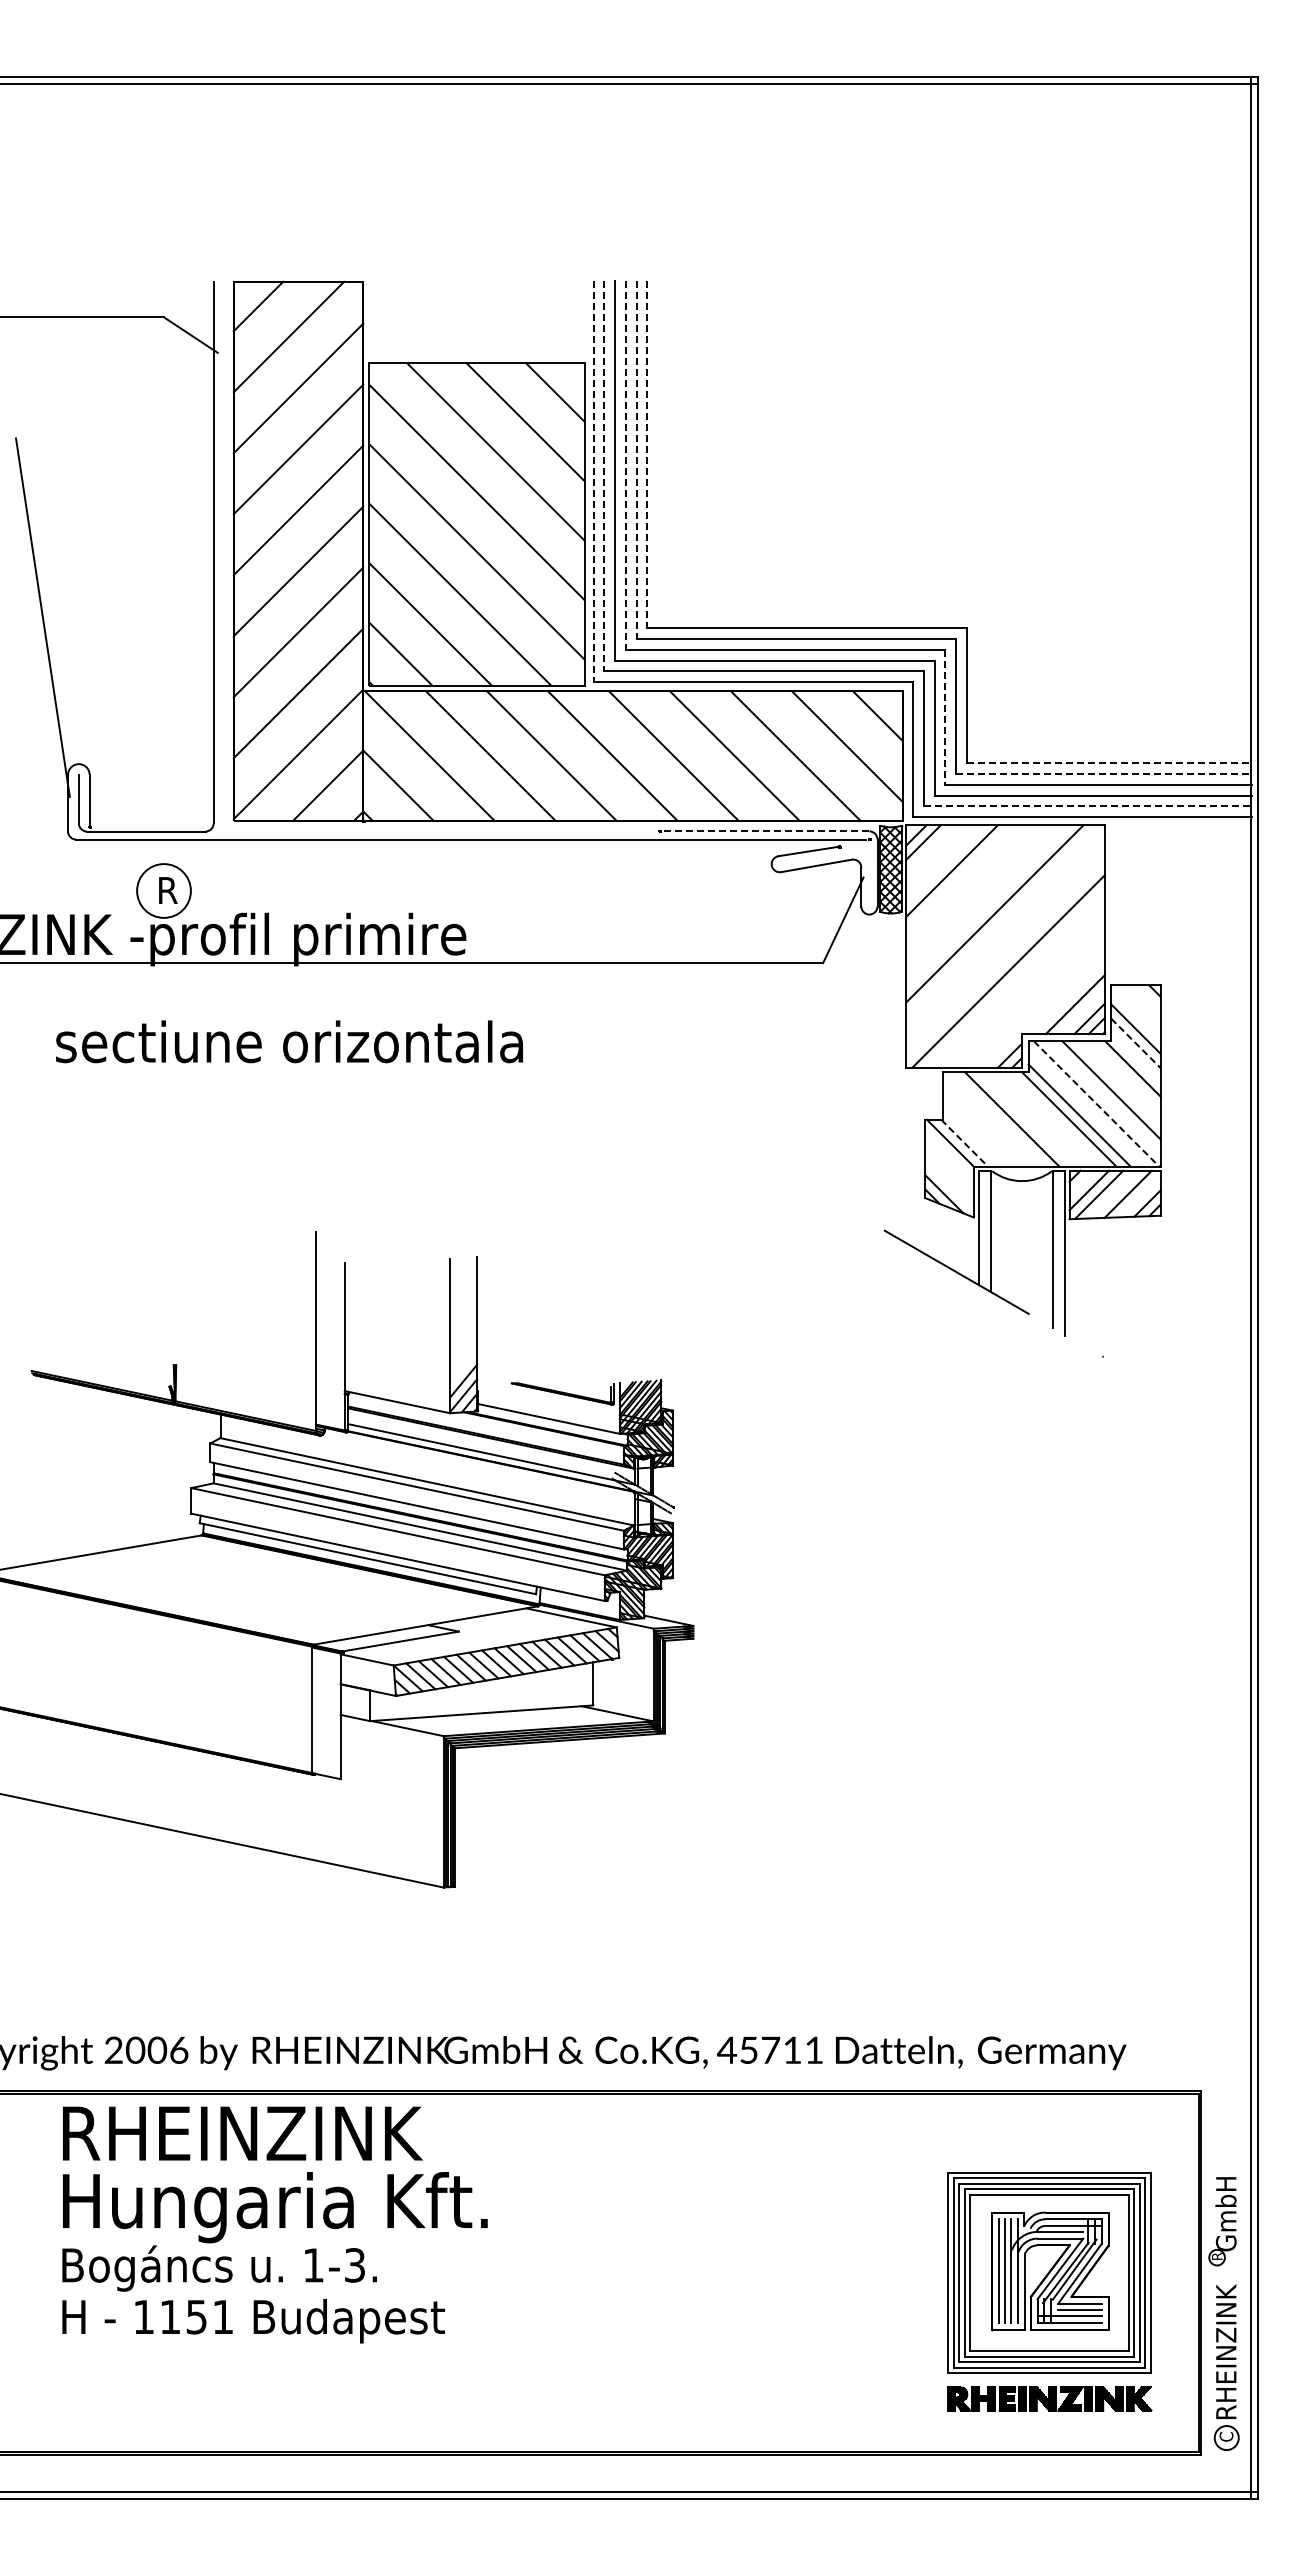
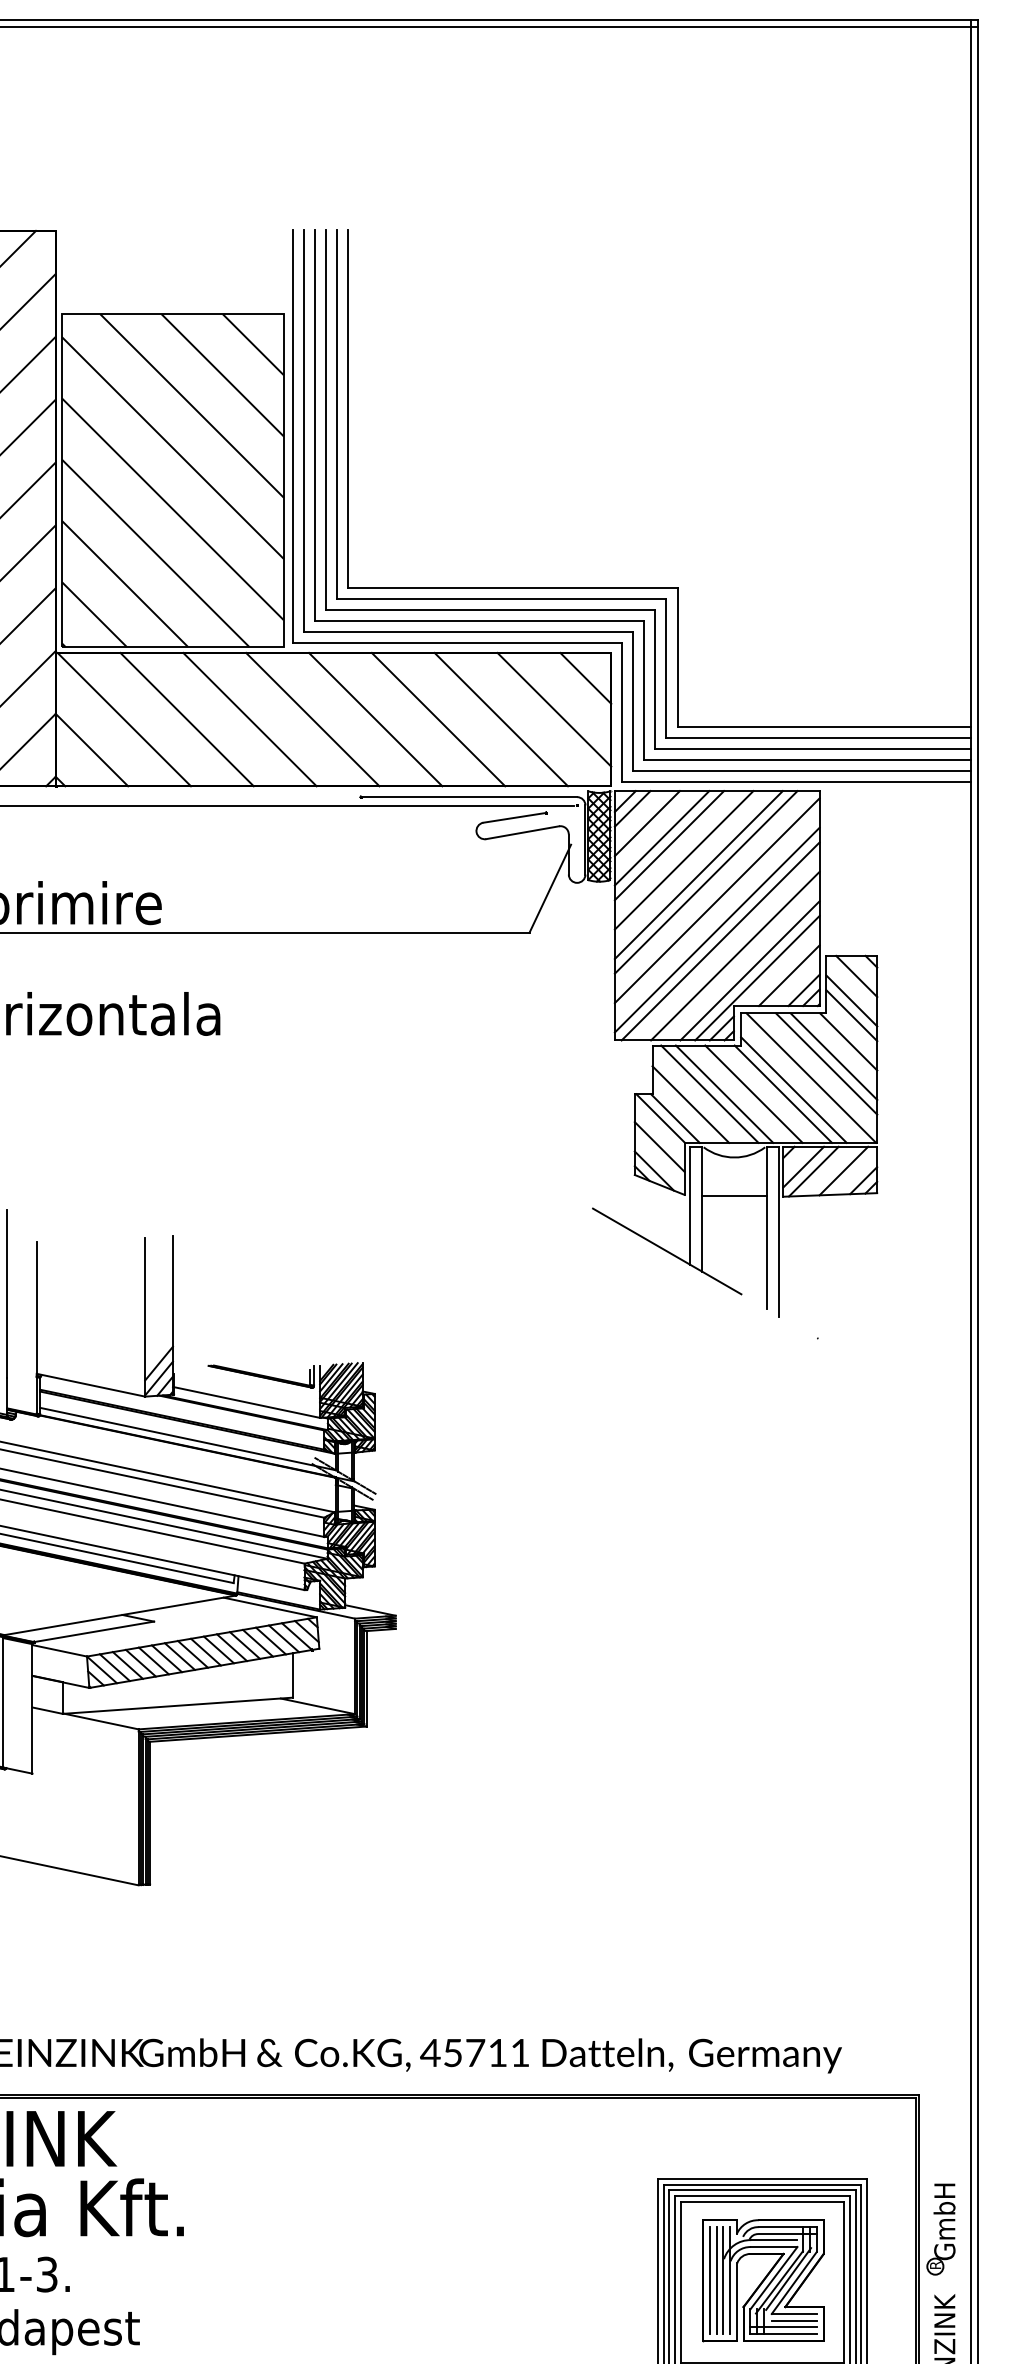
line: (647, 454) -> (348, 408), dashed -> solid
line: (636, 460) -> (337, 415), dashed -> solid
line: (625, 466) -> (325, 421), dashed -> solid
line: (604, 476) -> (304, 431), dashed -> solid
line: (593, 482) -> (292, 437), dashed -> solid
line: (945, 717) -> (655, 679), dashed -> solid
line: (1109, 763) -> (824, 727), dashed -> solid
line: (1103, 774) -> (818, 738), dashed -> solid
line: (1087, 806) -> (801, 771), dashed -> solid
line: (764, 831) -> (469, 797), dashed -> solid
line: (937, 856) -> (647, 823), added
line: (959, 878) -> (669, 845), added
line: (973, 892) -> (684, 860), added
line: (987, 906) -> (698, 874), added
line: (1005, 931) -> (717, 900), added
line: (1005, 960) -> (717, 930), added
line: (1022, 985) -> (734, 955), added
line: (1036, 999) -> (749, 970), added
line: (1140, 1005) -> (856, 976), added
line: (1043, 1006) -> (756, 977), added
line: (1136, 1043) -> (852, 1015), dashed -> solid
line: (1118, 1083) -> (833, 1056), added
line: (1096, 1104) -> (811, 1078), dashed -> solid
line: (997, 1119) -> (709, 1093), added
line: (1040, 1119) -> (753, 1093), added
line: (979, 1129) -> (690, 1104), added
line: (965, 1143) -> (676, 1118), dashed -> solid
line: (949, 1170) -> (659, 1146), added
line: (1021, 1218) -> (733, 1195), added

